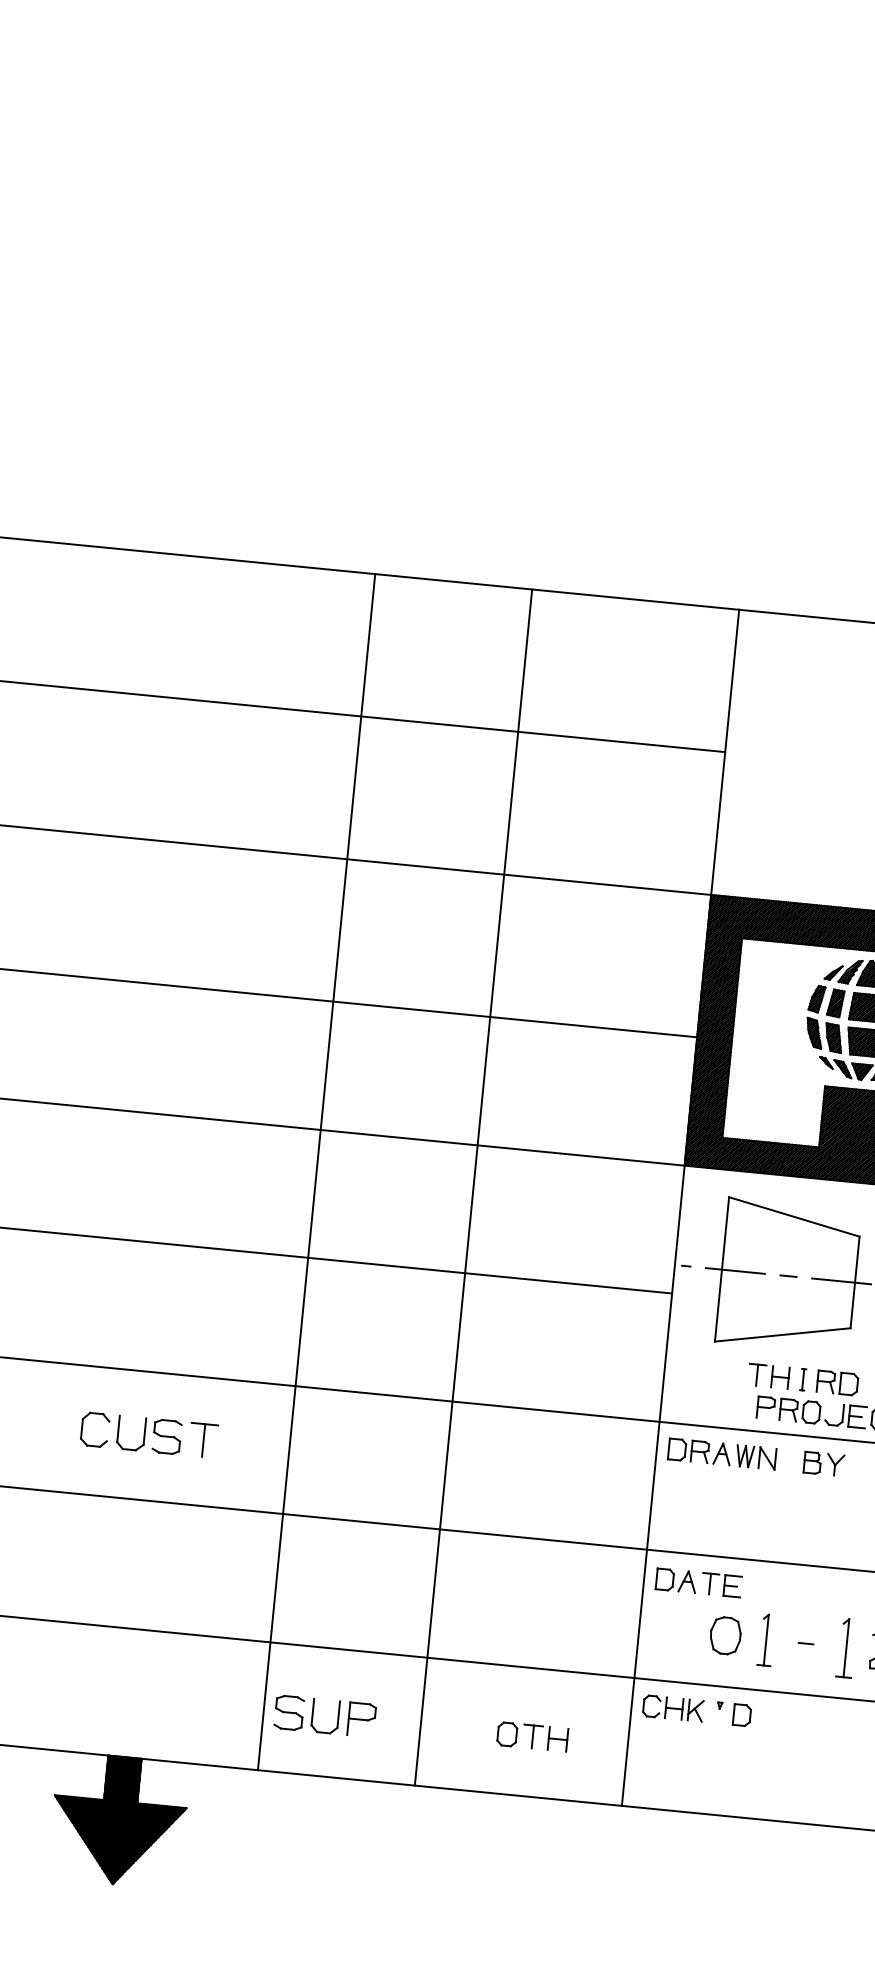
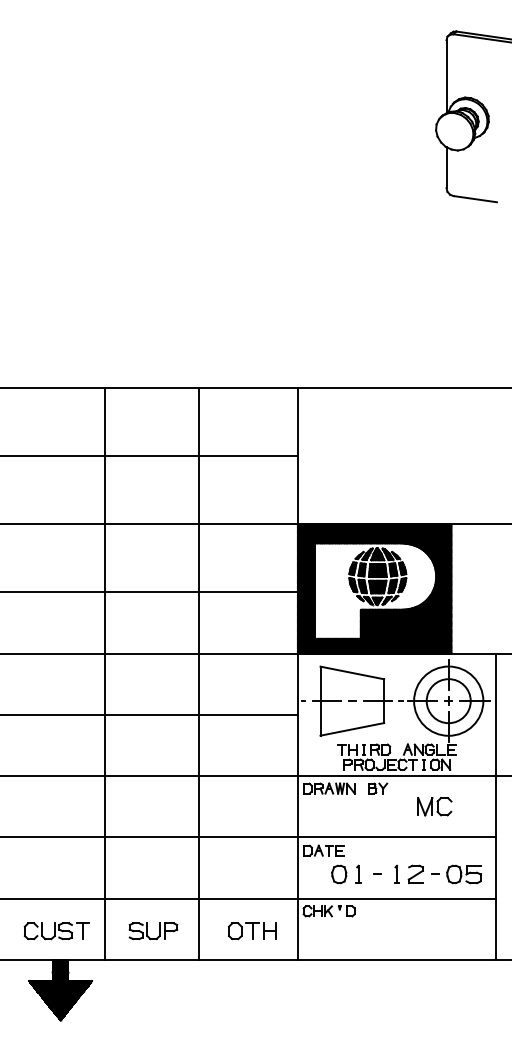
line: (317, 1171) -> (105, 673), moved
part: (148, 1435) -> (56, 931), moved
part: (766, 1637) -> (358, 873), size x0.71
part: (845, 1645) -> (396, 873), size x0.62
part: (532, 1737) -> (252, 931), size x1.43

